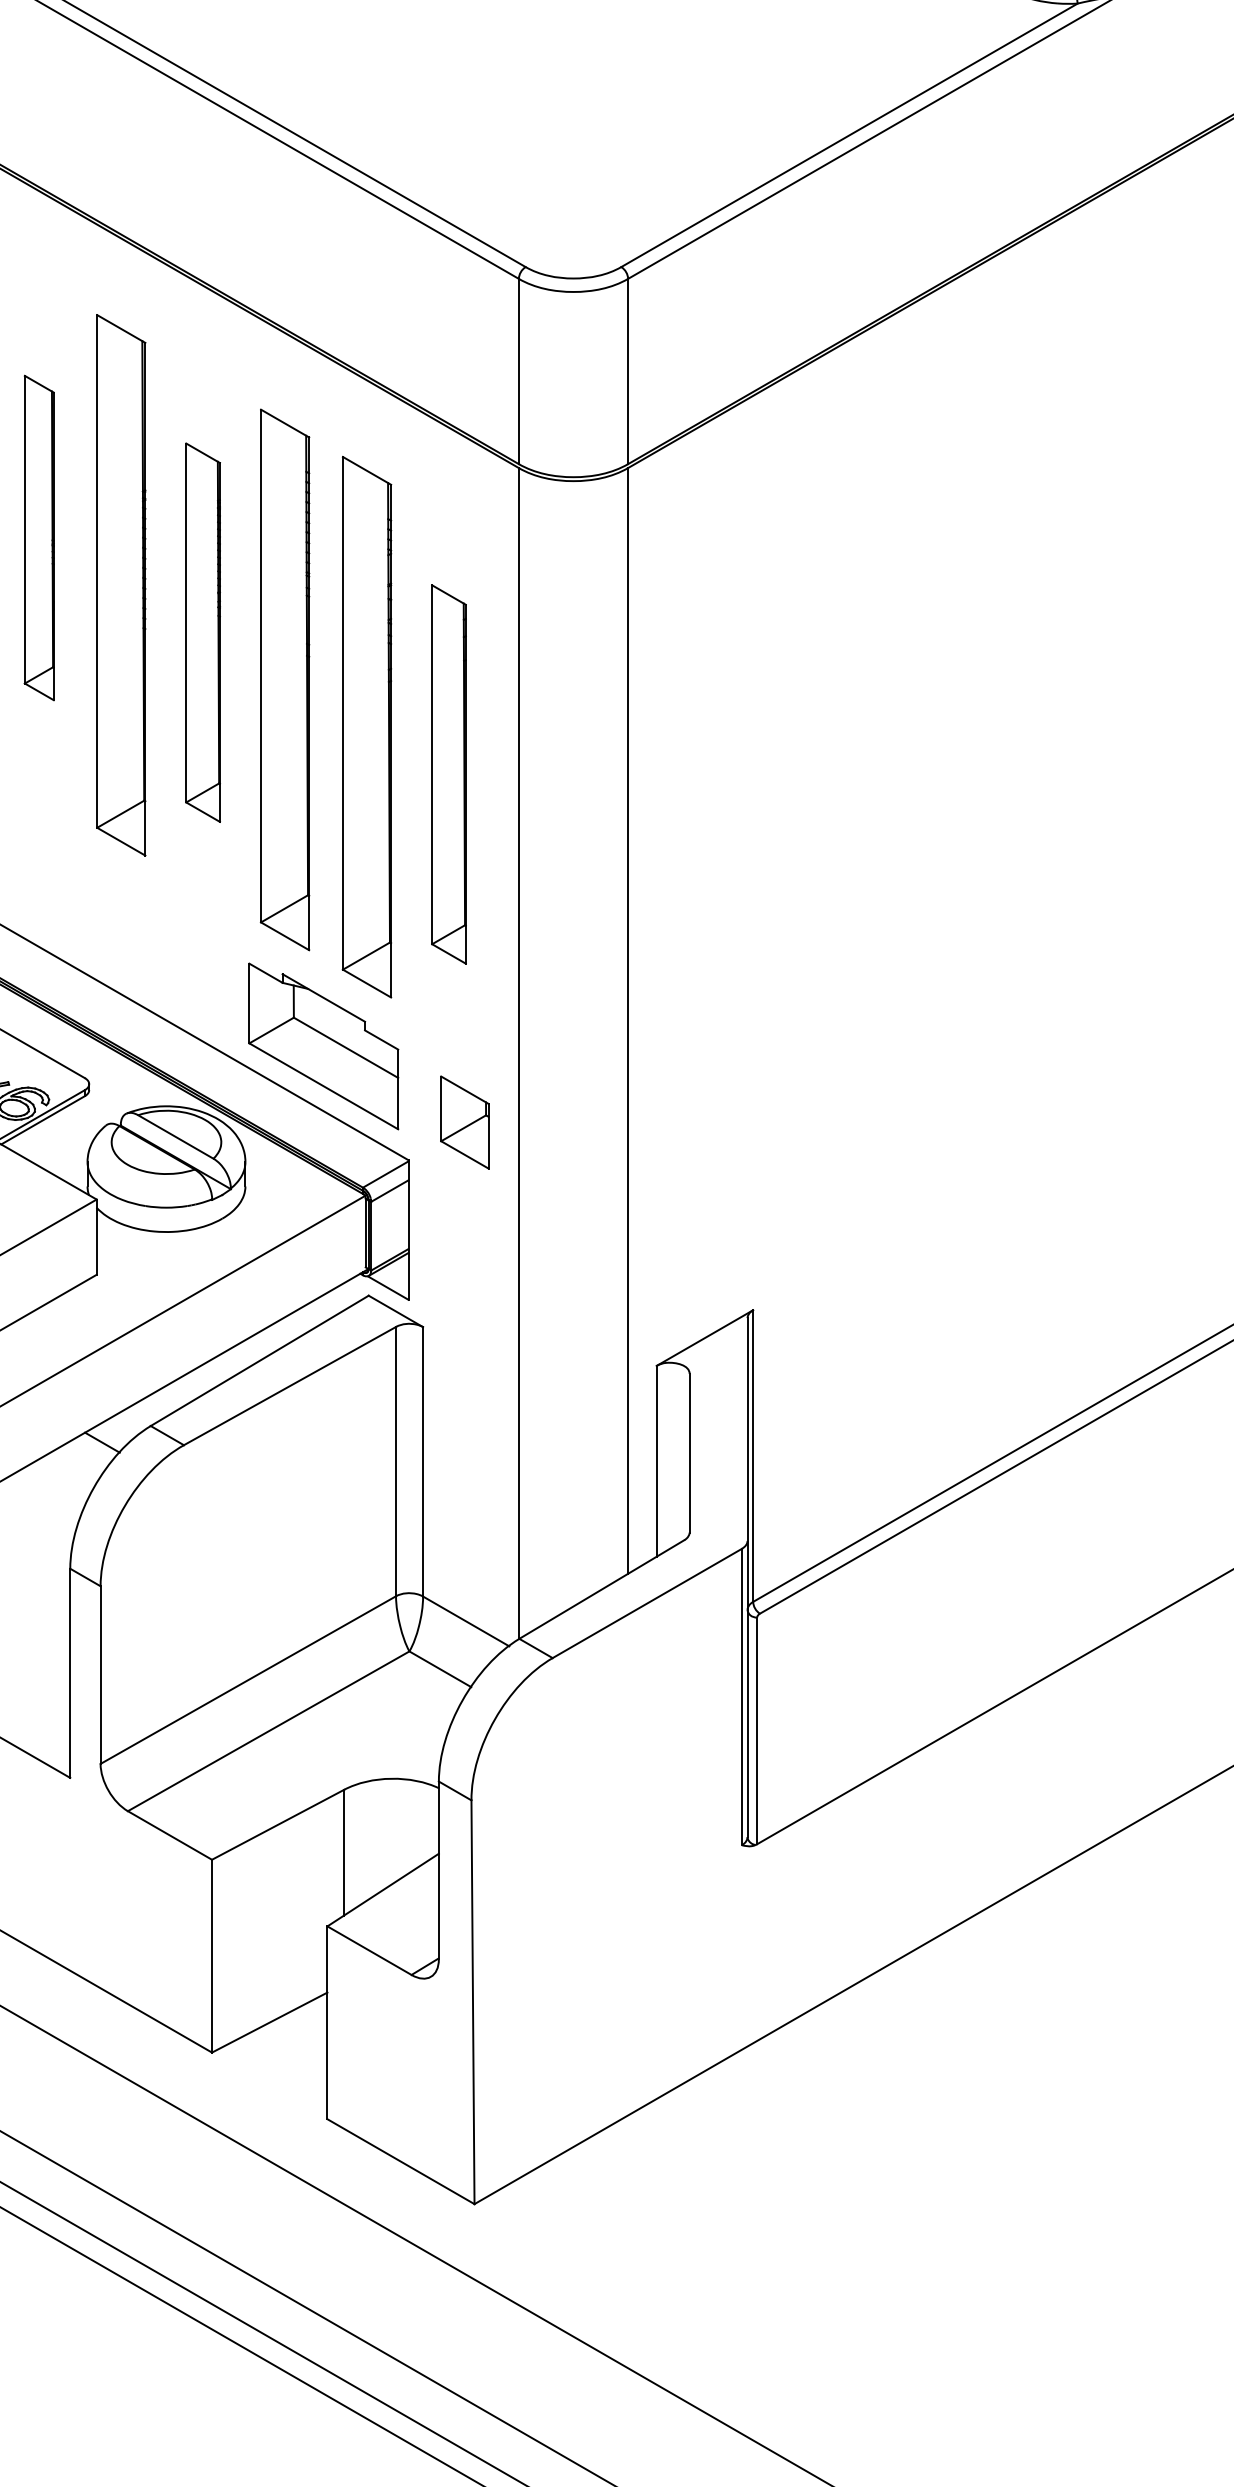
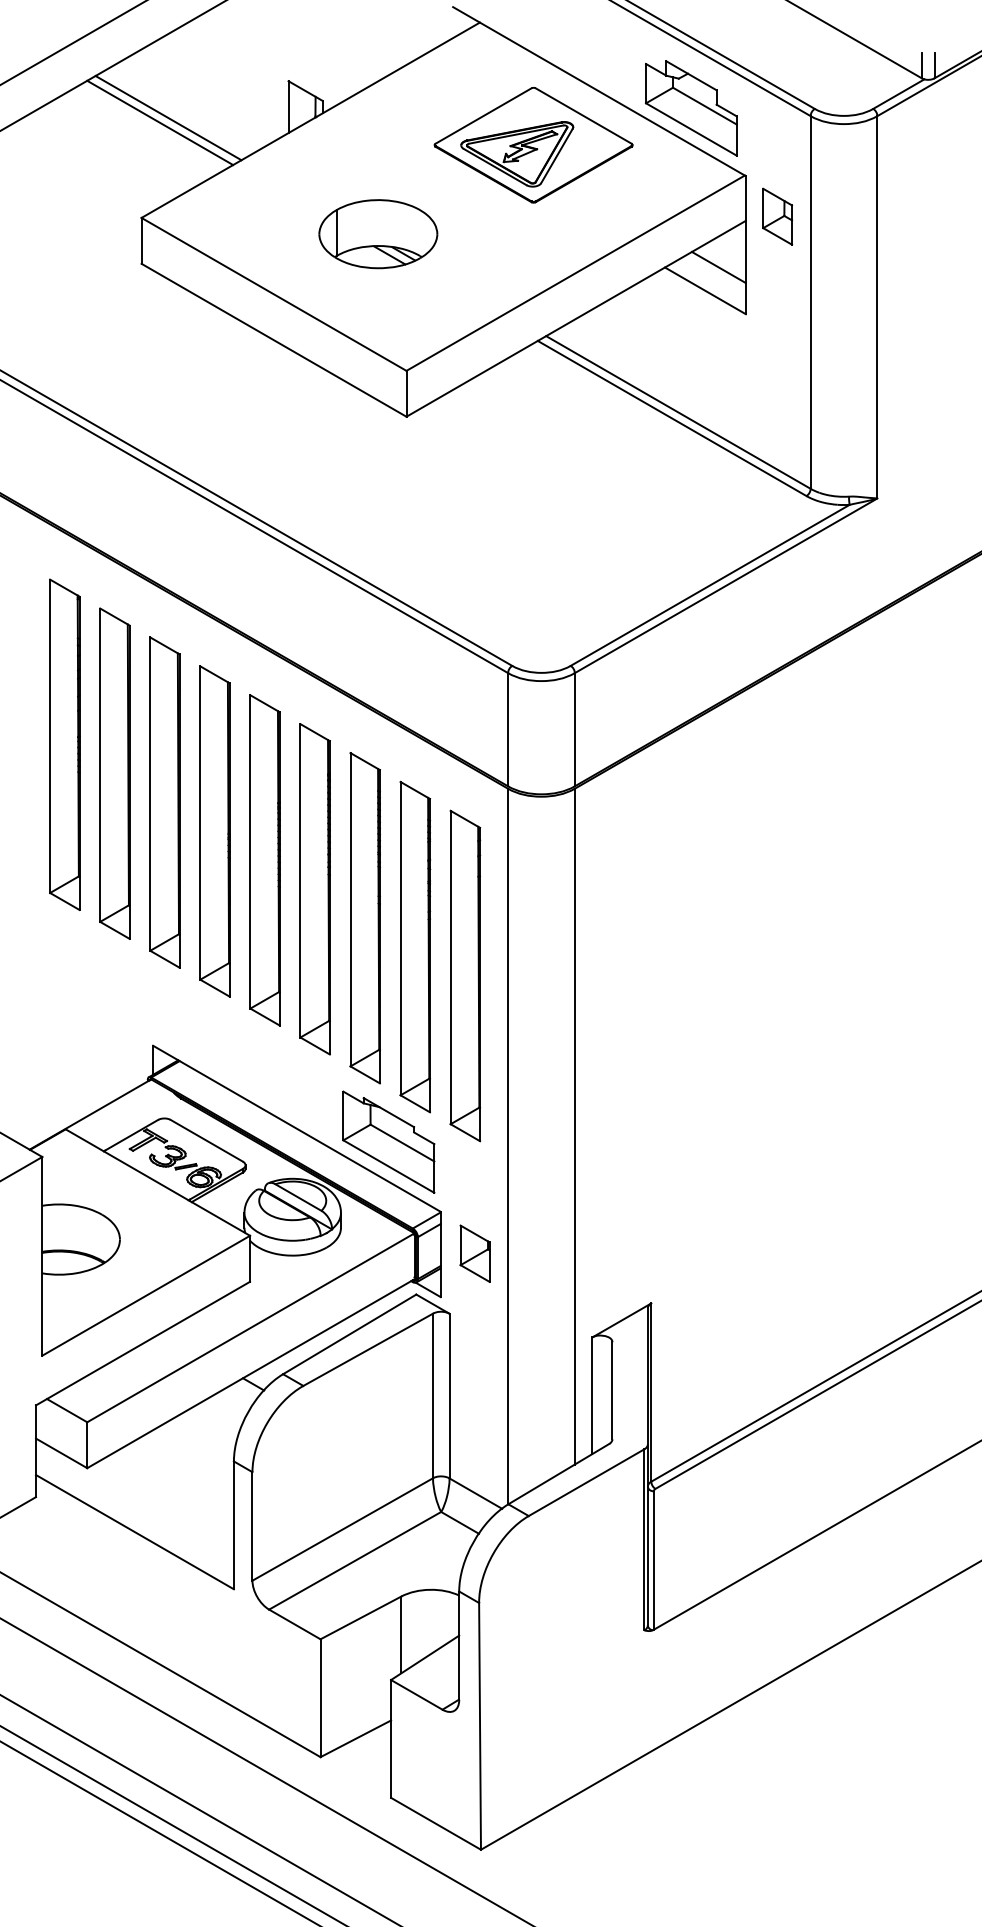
part: (38, 538) -> (214, 831), size x1.67
part: (202, 632) -> (314, 889), size x1.43
part: (449, 773) -> (465, 975), size x1.43
part: (463, 1122) -> (474, 1253), moved

